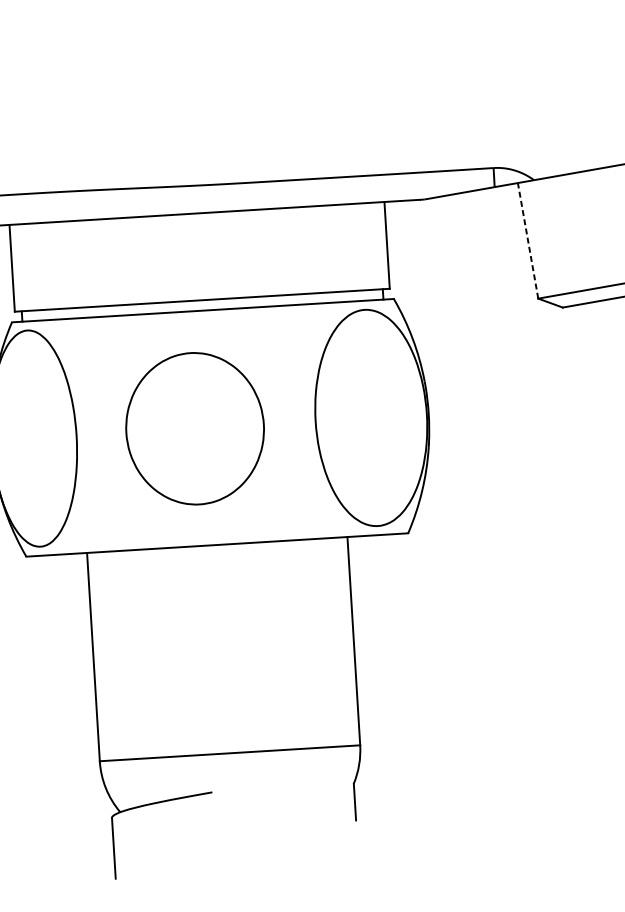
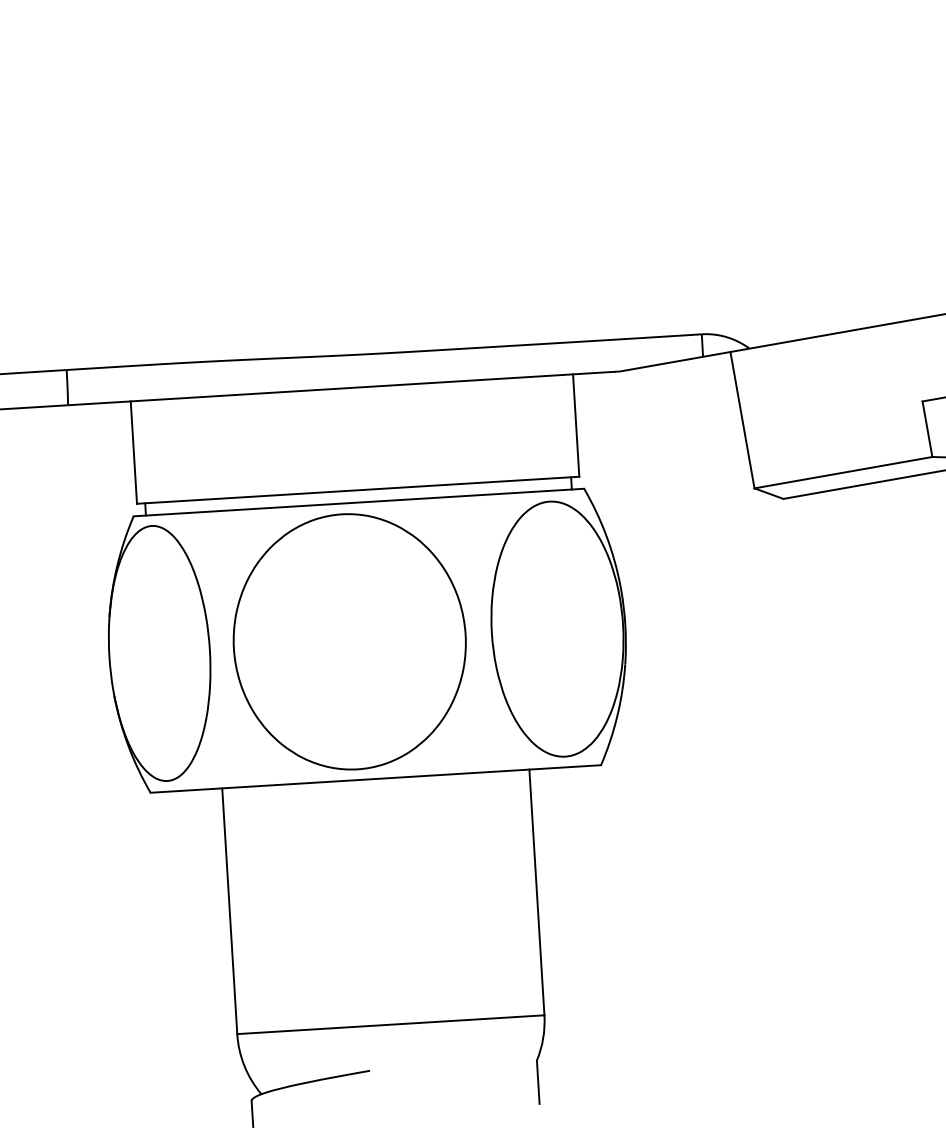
line: (528, 240) -> (742, 419), dashed -> solid
part: (194, 428) -> (349, 641), size x1.43

